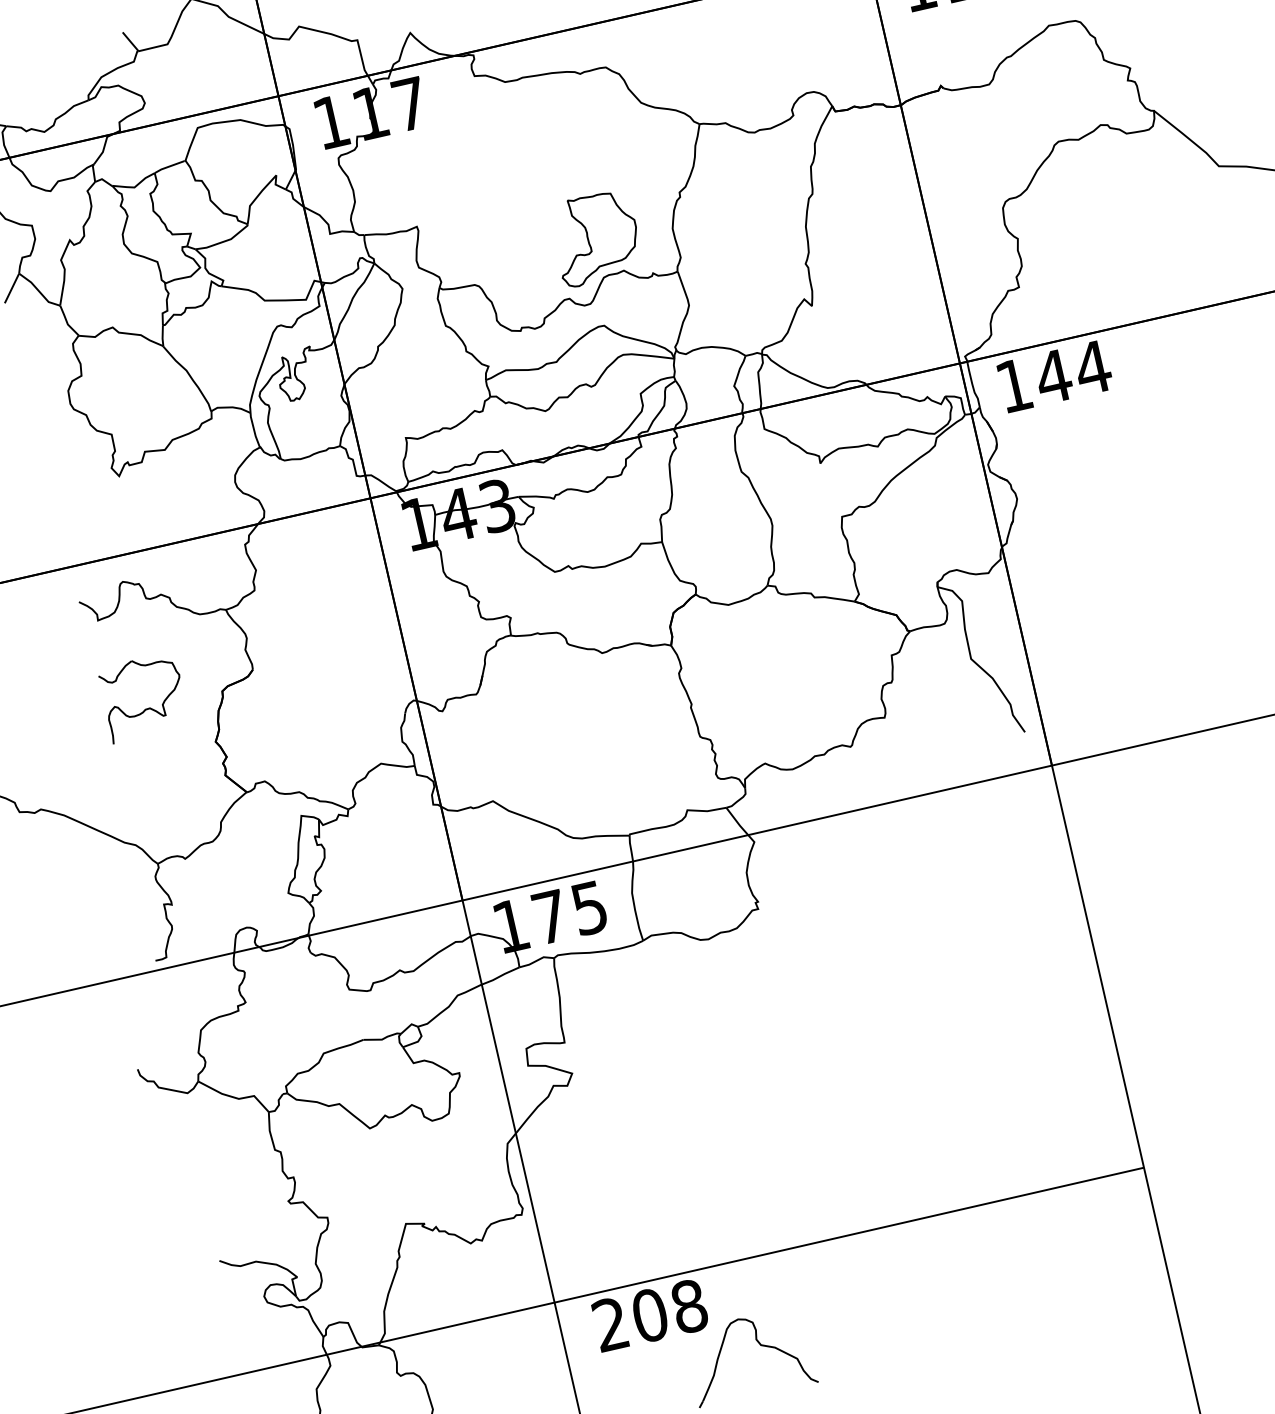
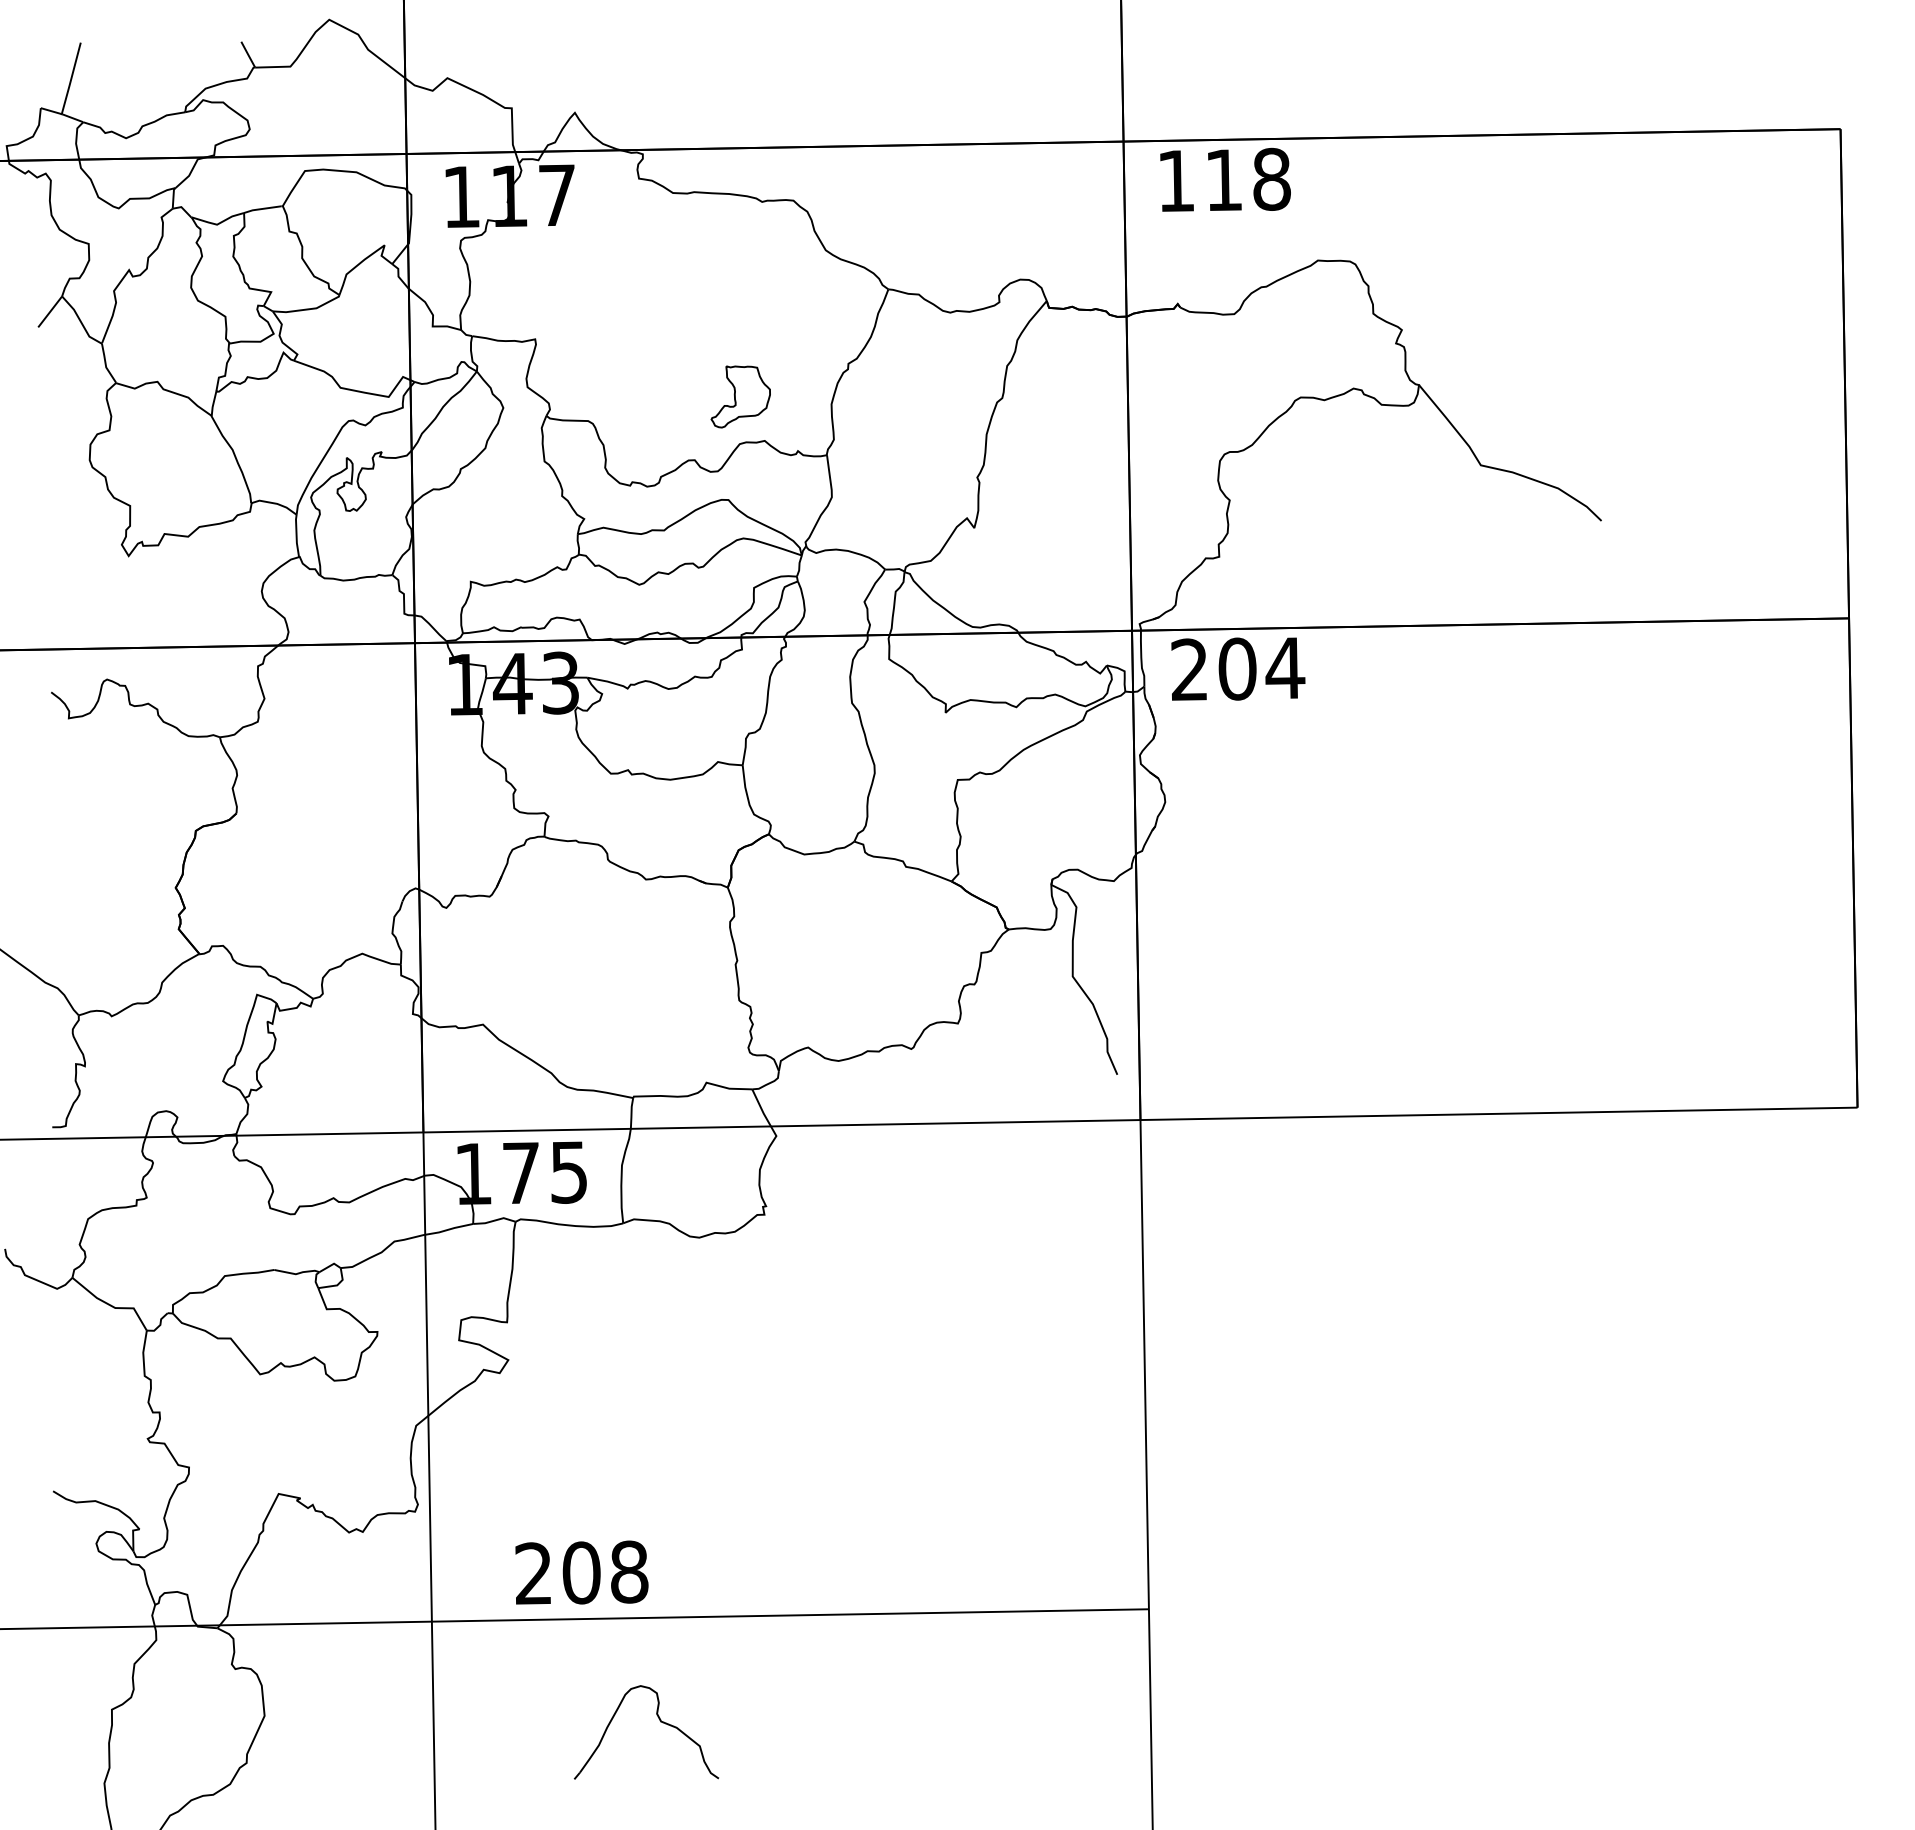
part: (596, 238) -> (740, 396), size x0.6
text: (1034, 380) -> (1214, 668), 144 -> 204
part: (145, 708) -> (102, 832), removed
text: (649, 1315) -> (581, 1572), moved

